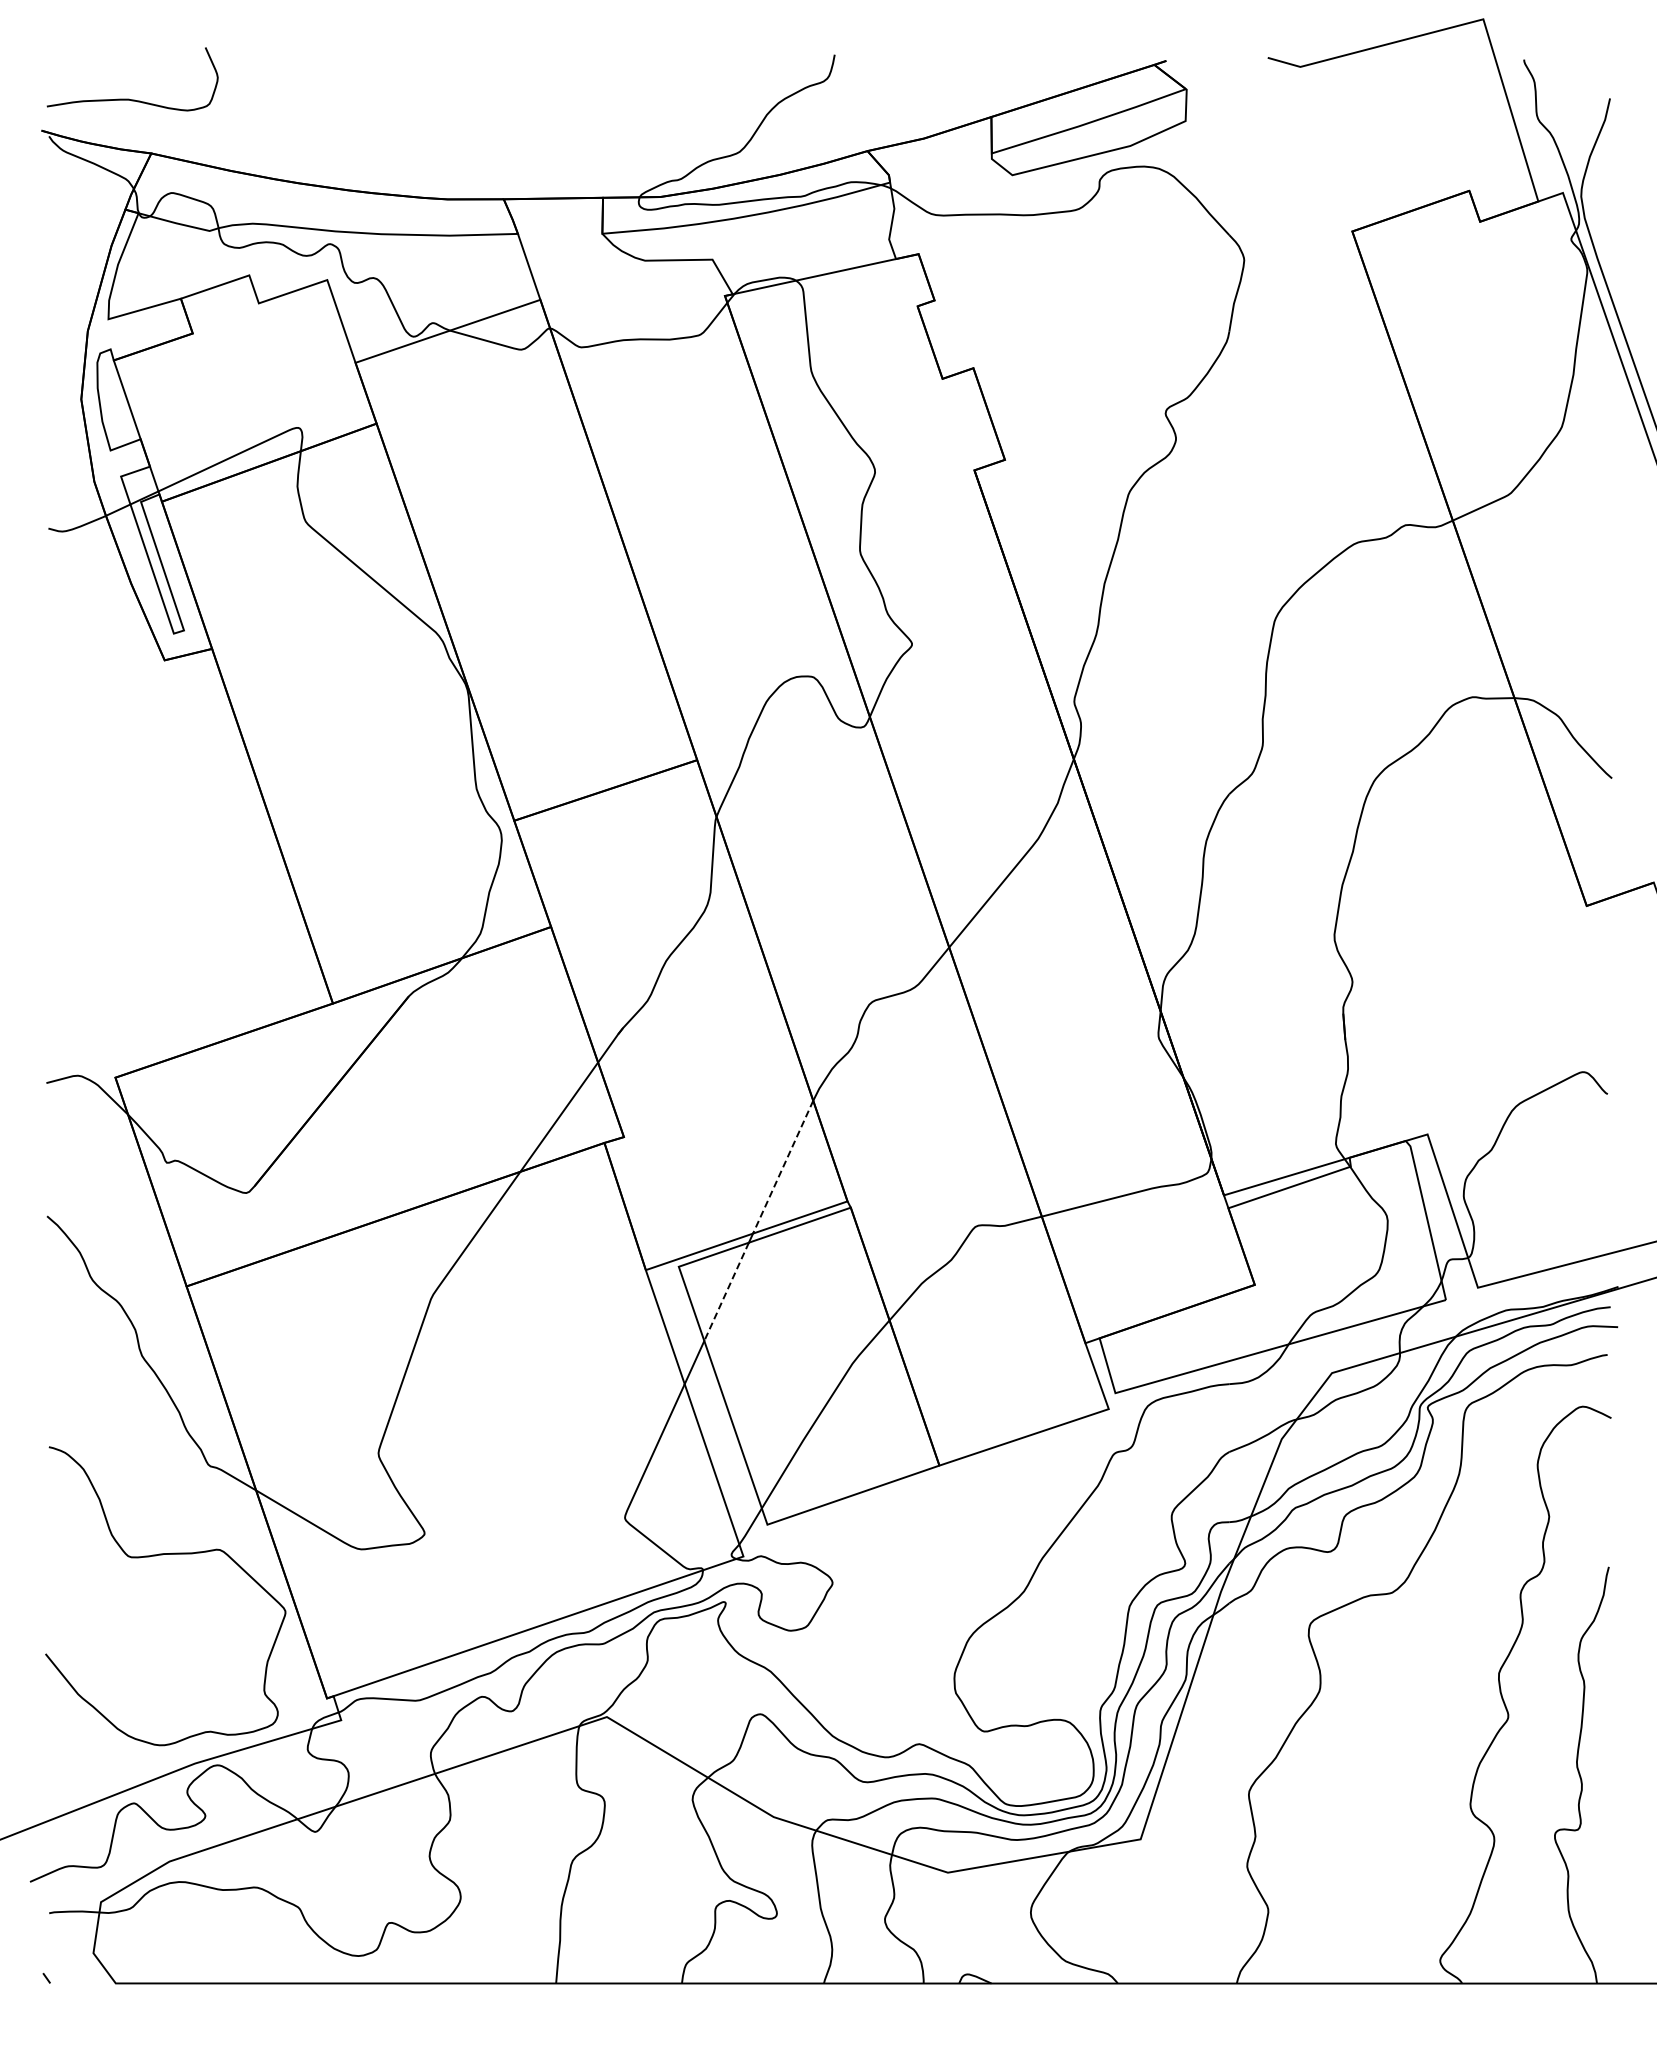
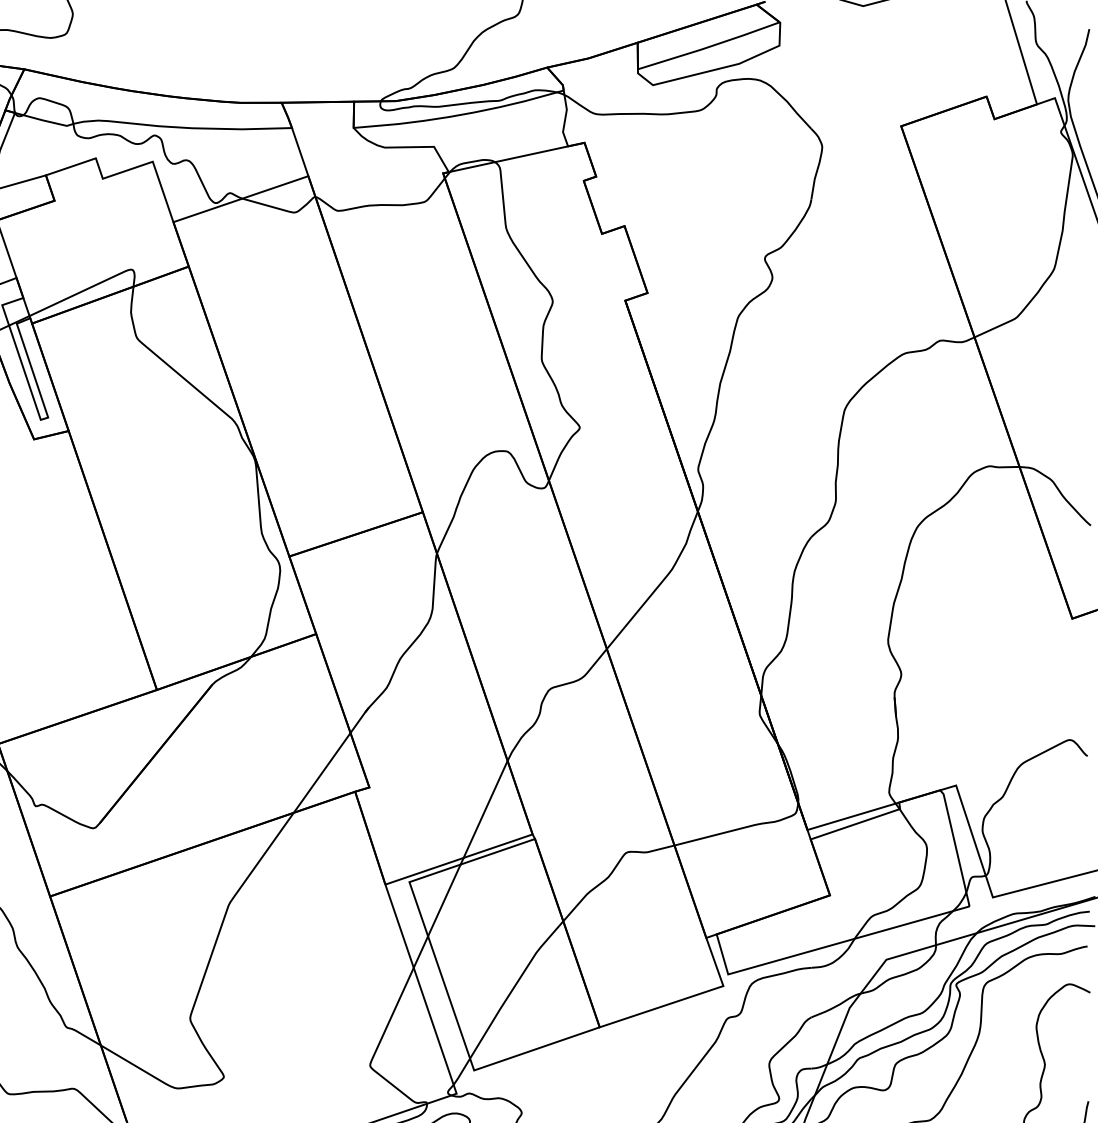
line: (783, 1167) -> (485, 809), dashed -> solid
line: (726, 1291) -> (444, 900), dashed -> solid

